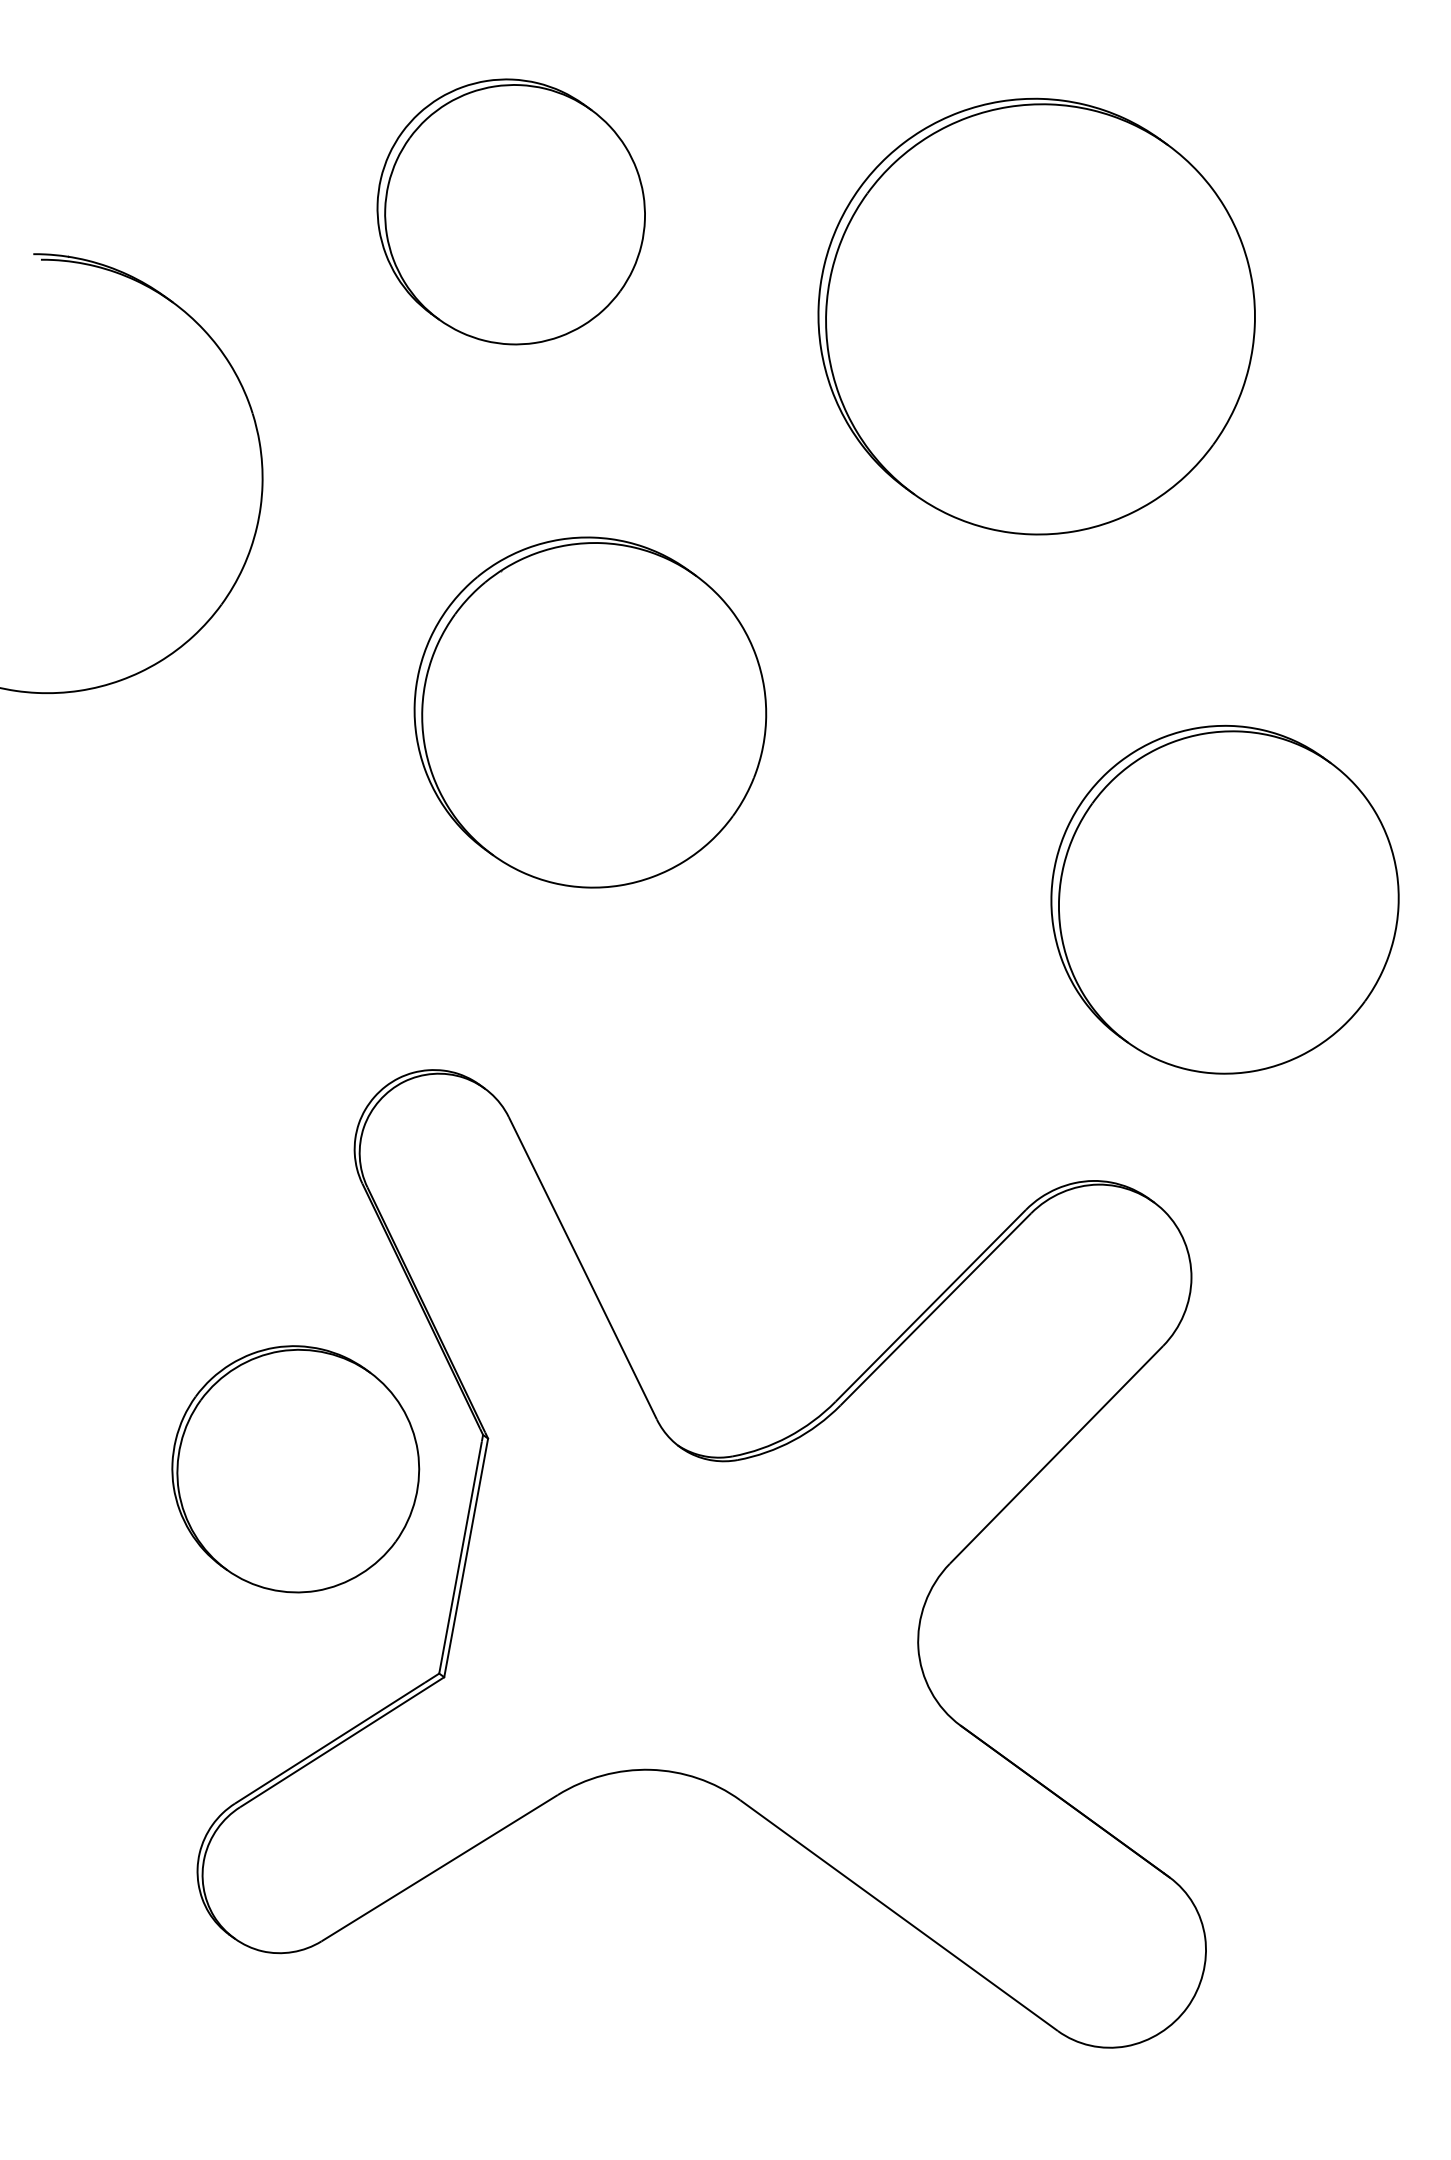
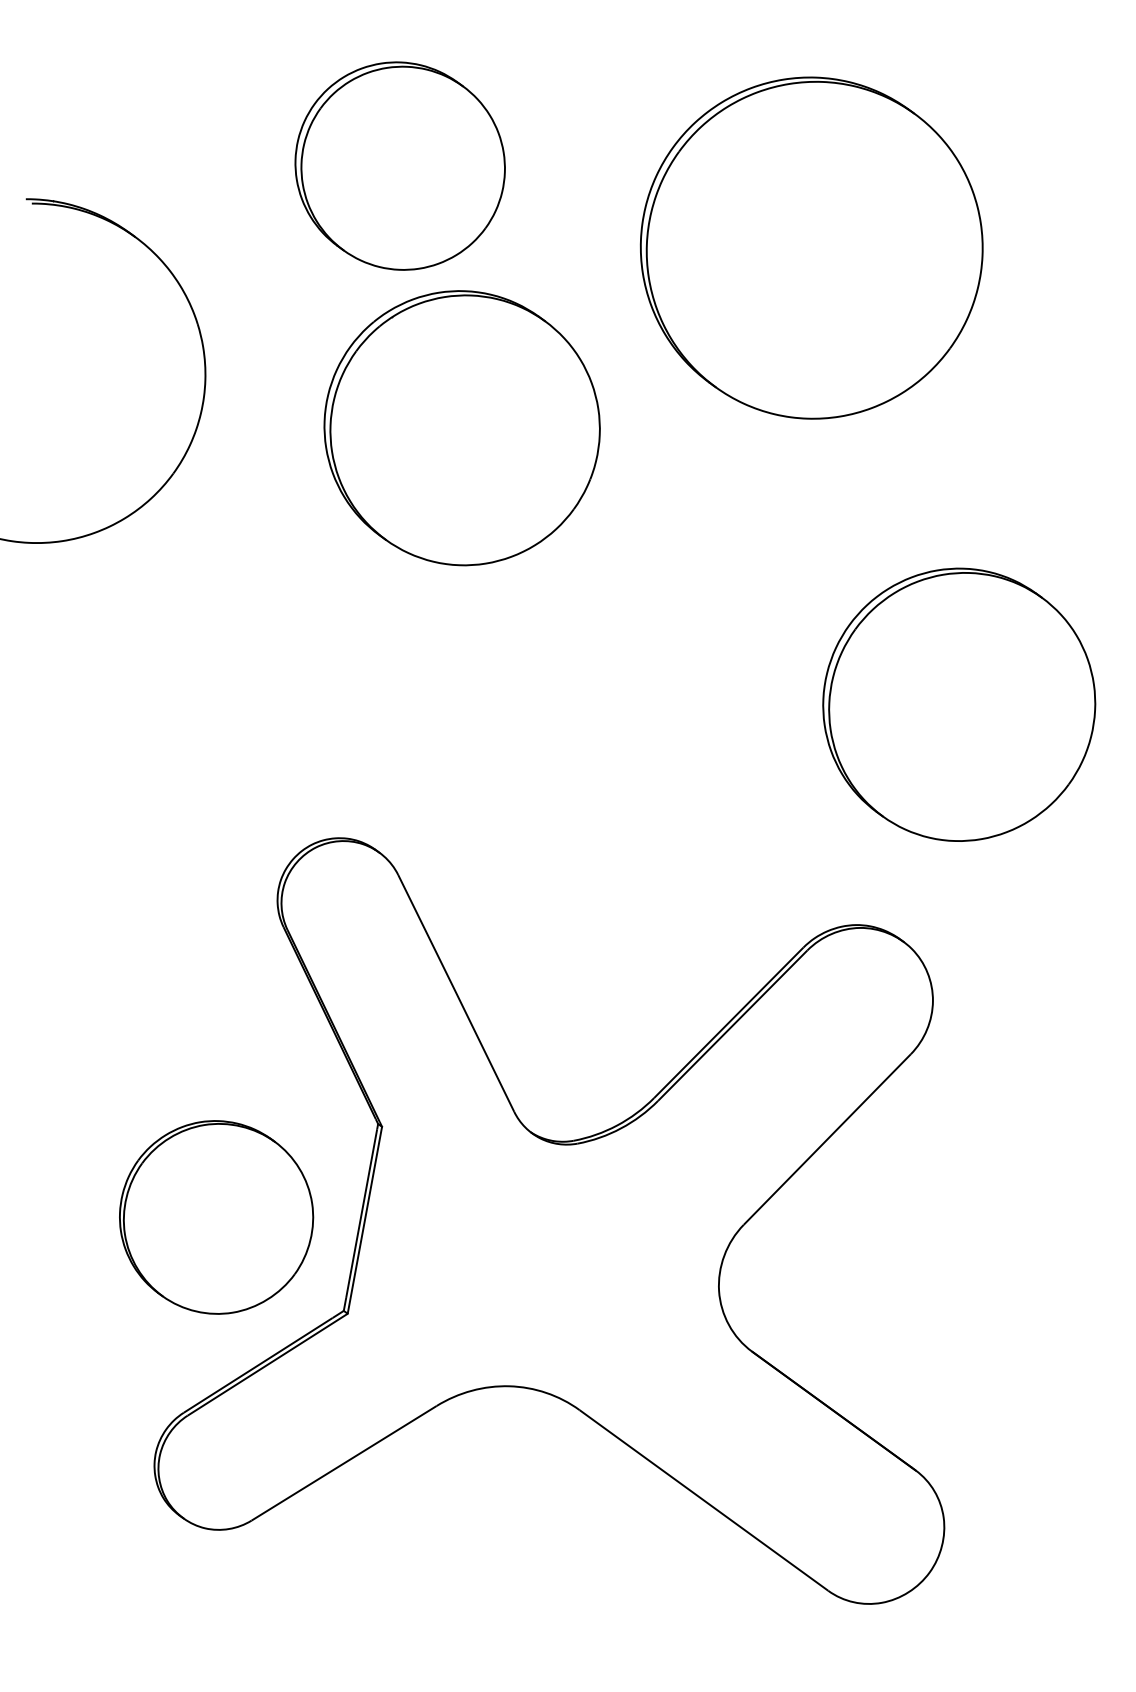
part: (590, 712) -> (462, 428), moved
part: (295, 1469) -> (216, 1217), moved

